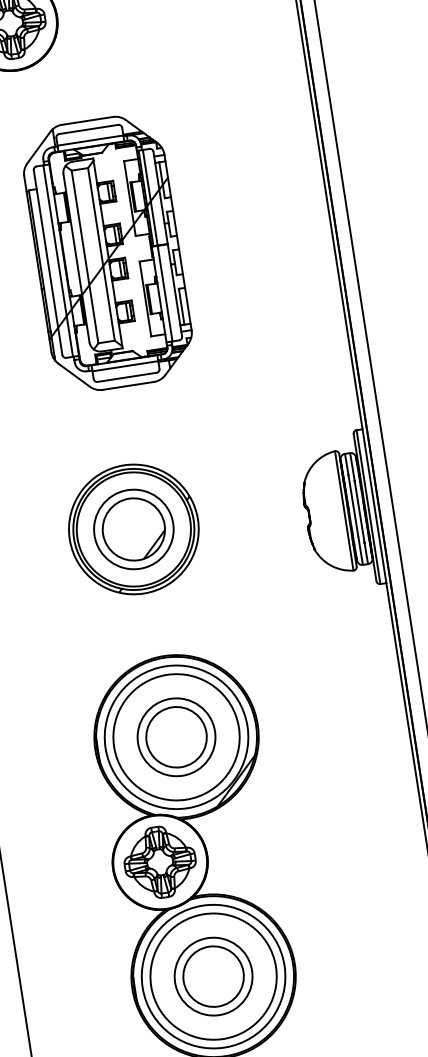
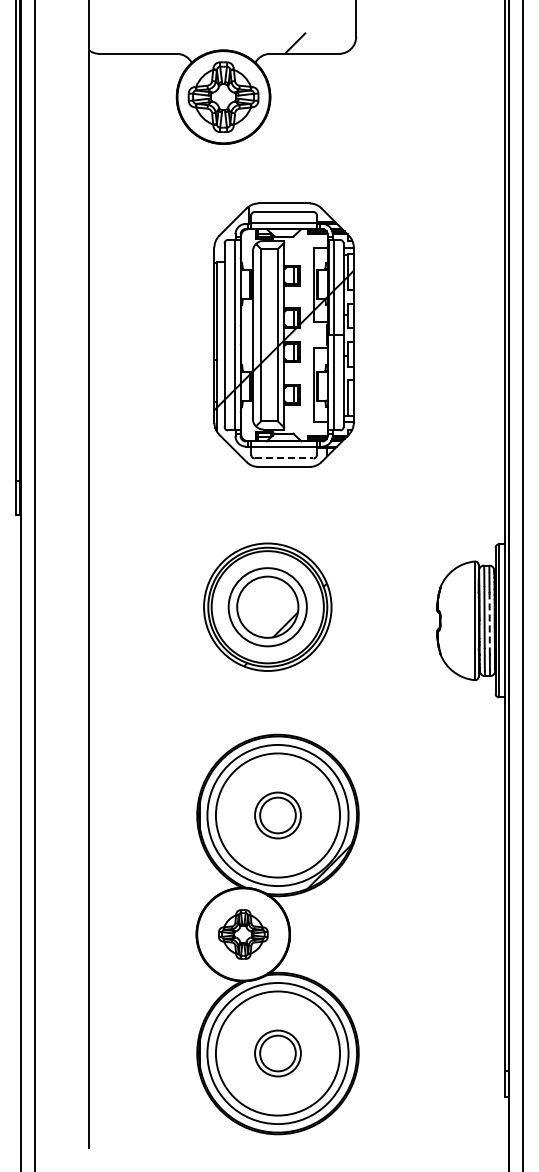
line: (127, 377) -> (284, 458), solid -> dashed
line: (359, 511) -> (489, 623), solid -> dashed
part: (176, 737) -> (277, 815), size x0.6
part: (160, 862) -> (243, 934), size x0.7
part: (213, 976) -> (277, 1053), size x0.6

